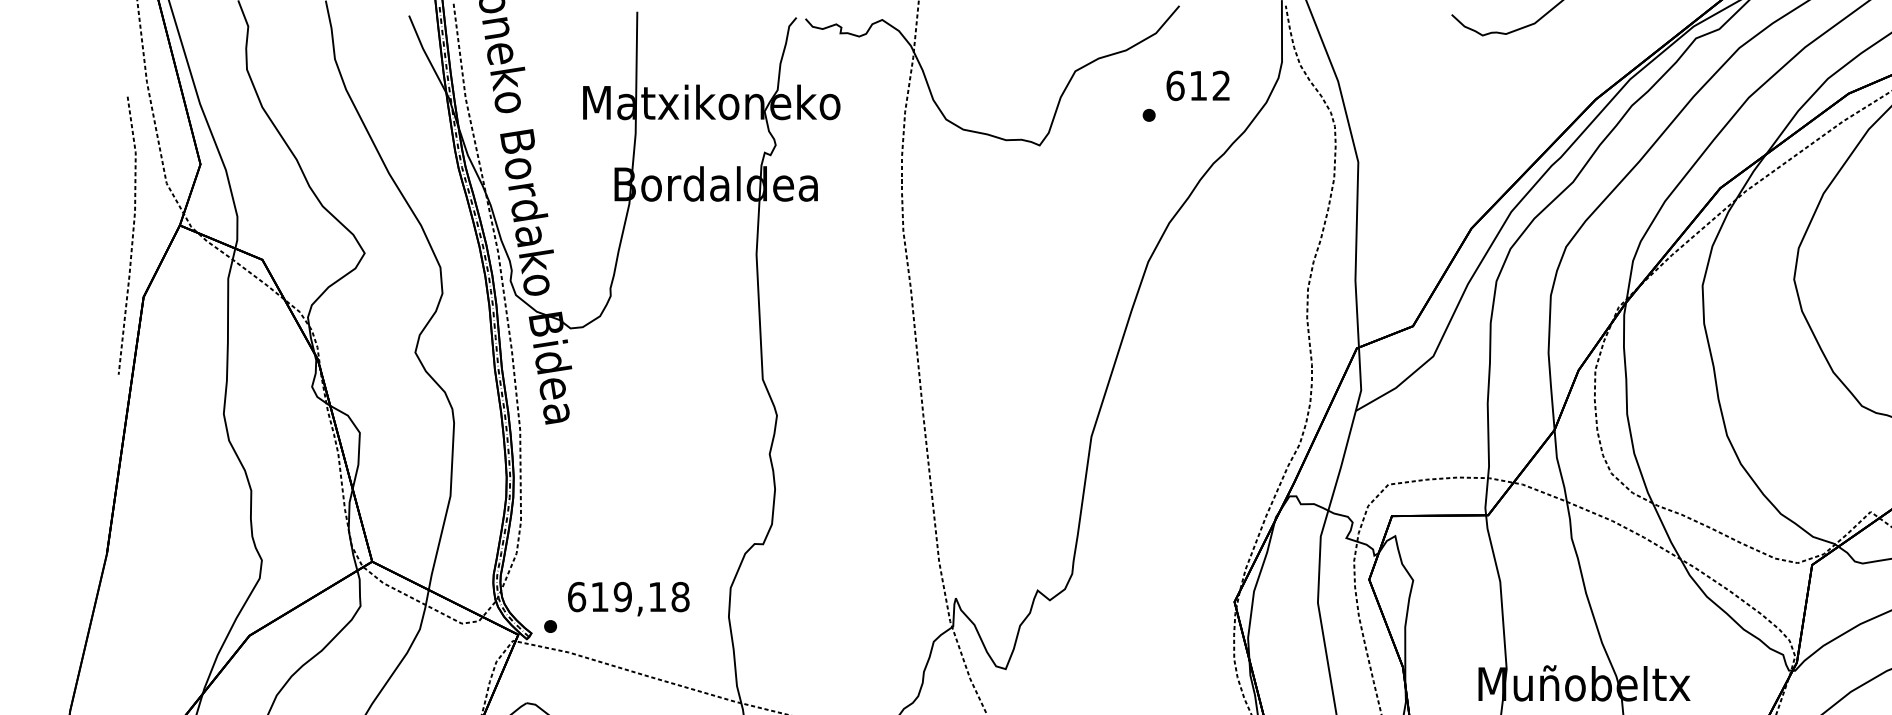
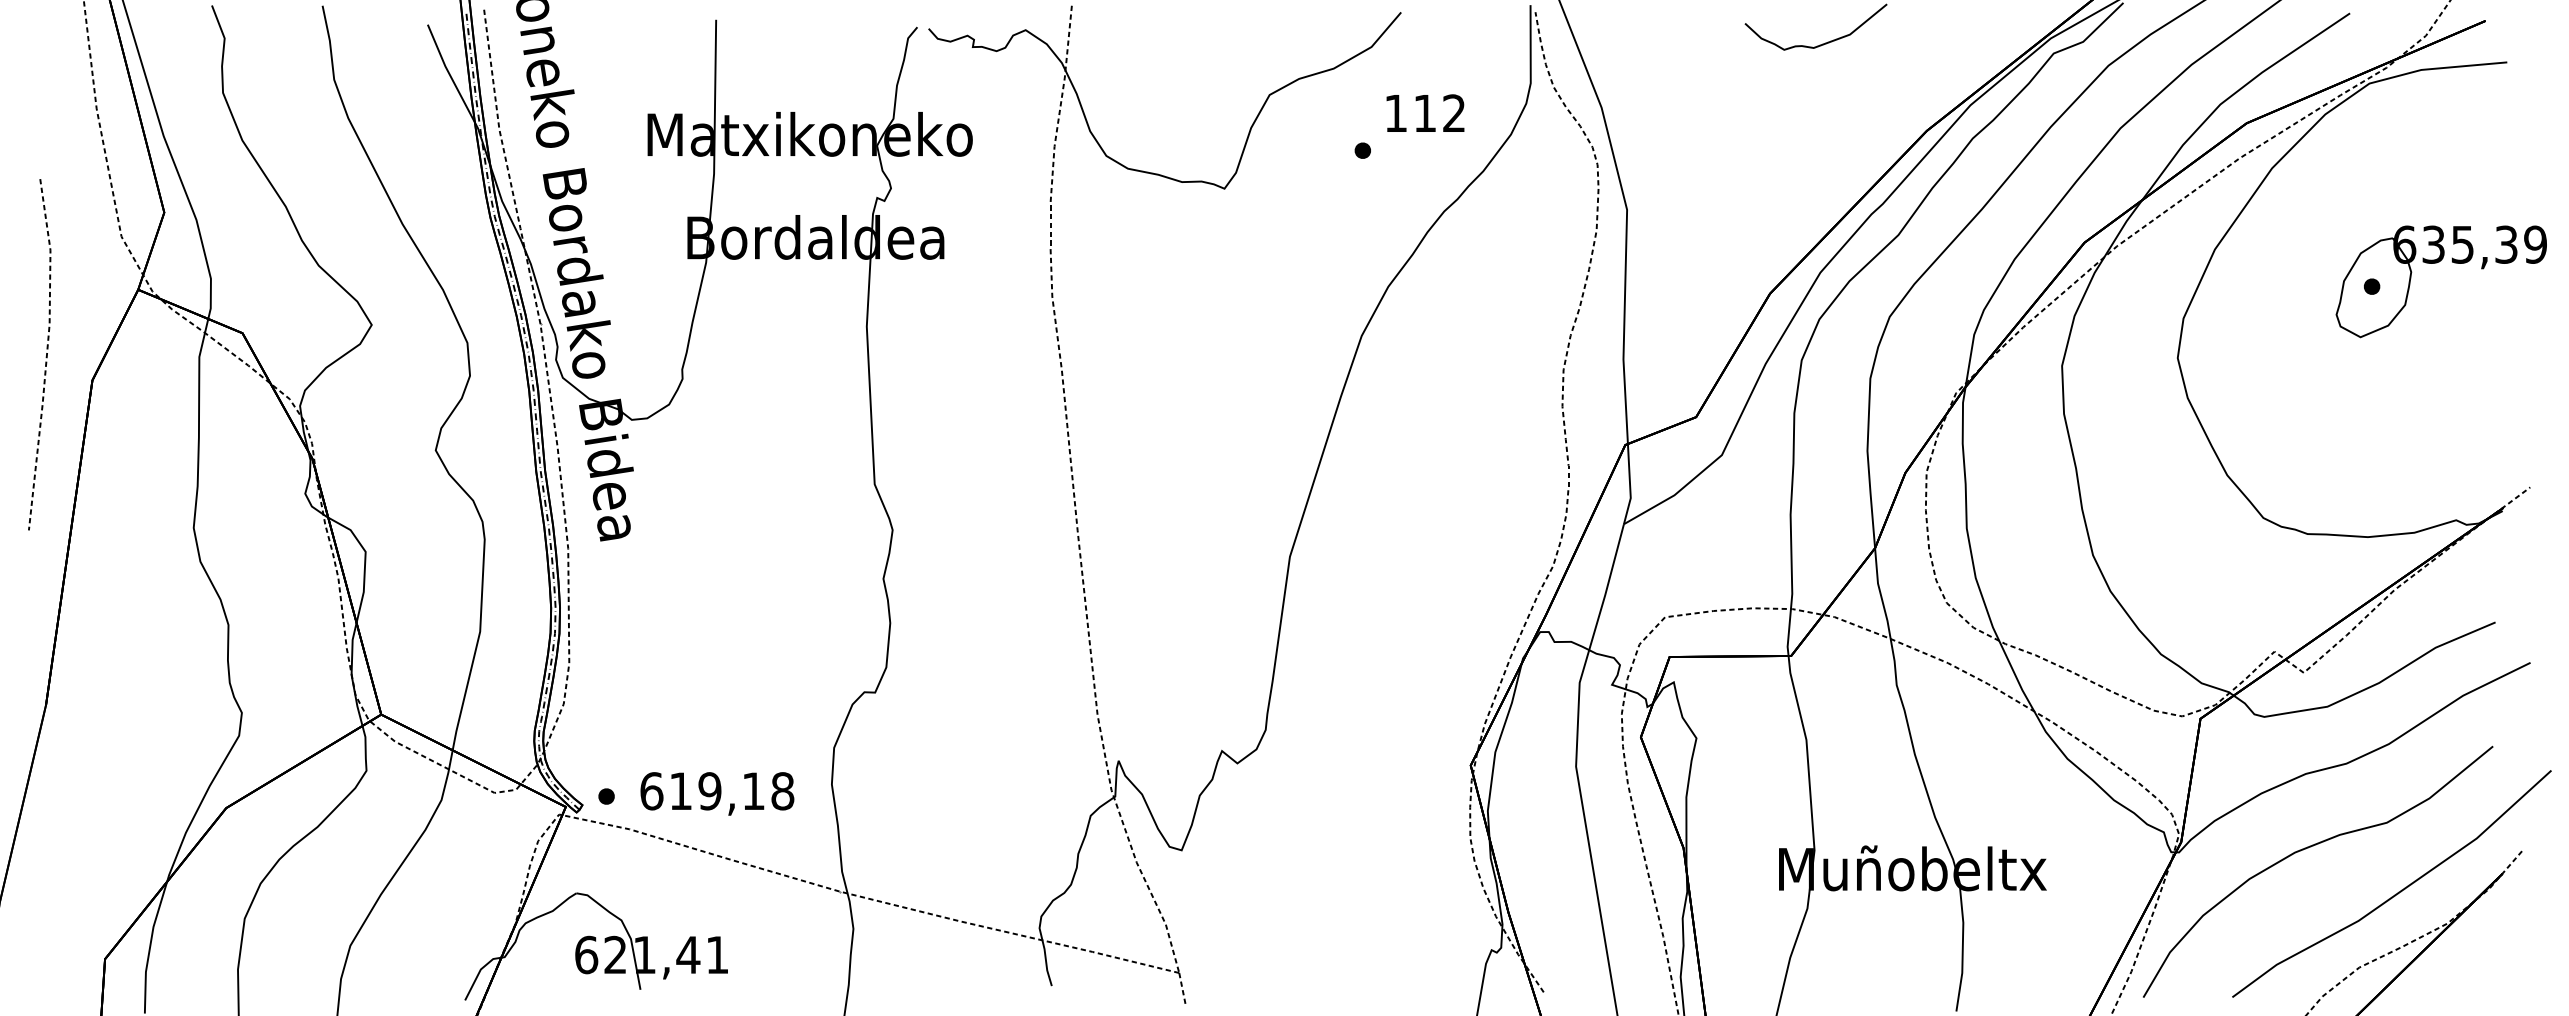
text: (1175, 85) -> (1395, 113), 612 -> 112
line: (131, 237) -> (45, 356), moved
text: (628, 598) -> (717, 793), moved

